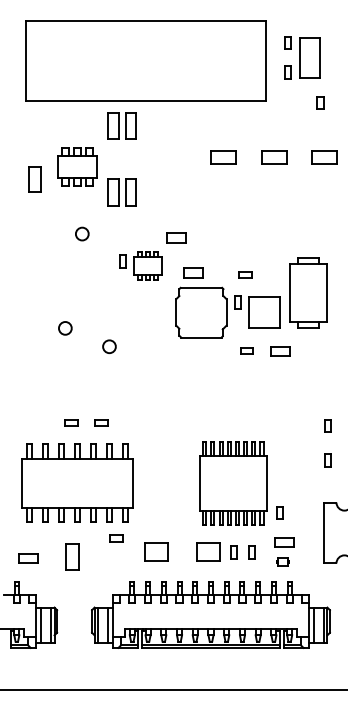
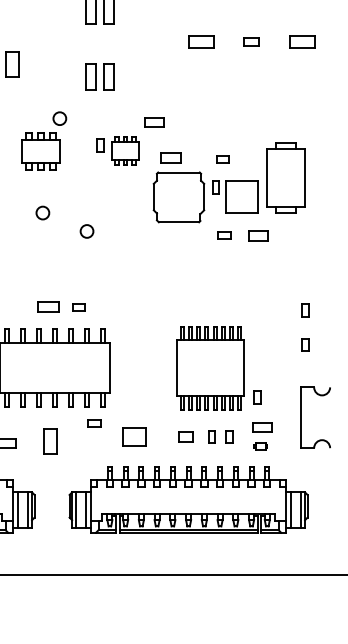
part: (274, 157) -> (252, 42), size x0.6
part: (77, 166) -> (41, 151), moved
part: (71, 422) -> (49, 307), size x1.6
part: (208, 551) -> (186, 436), size x0.6

